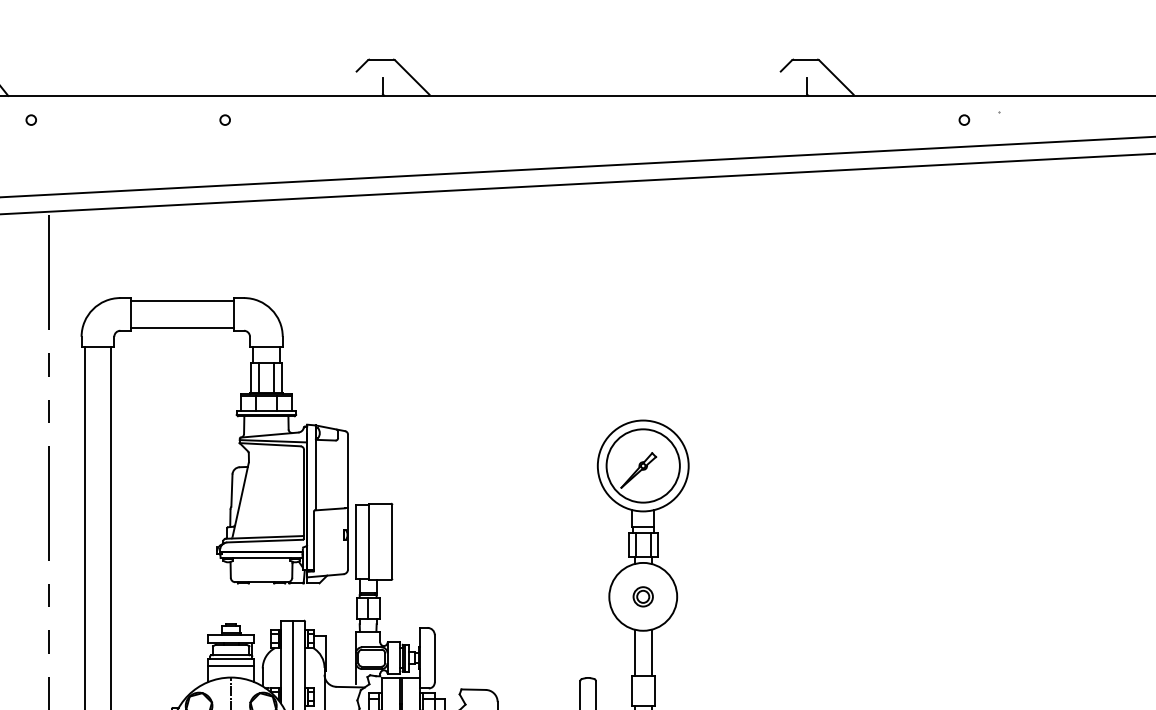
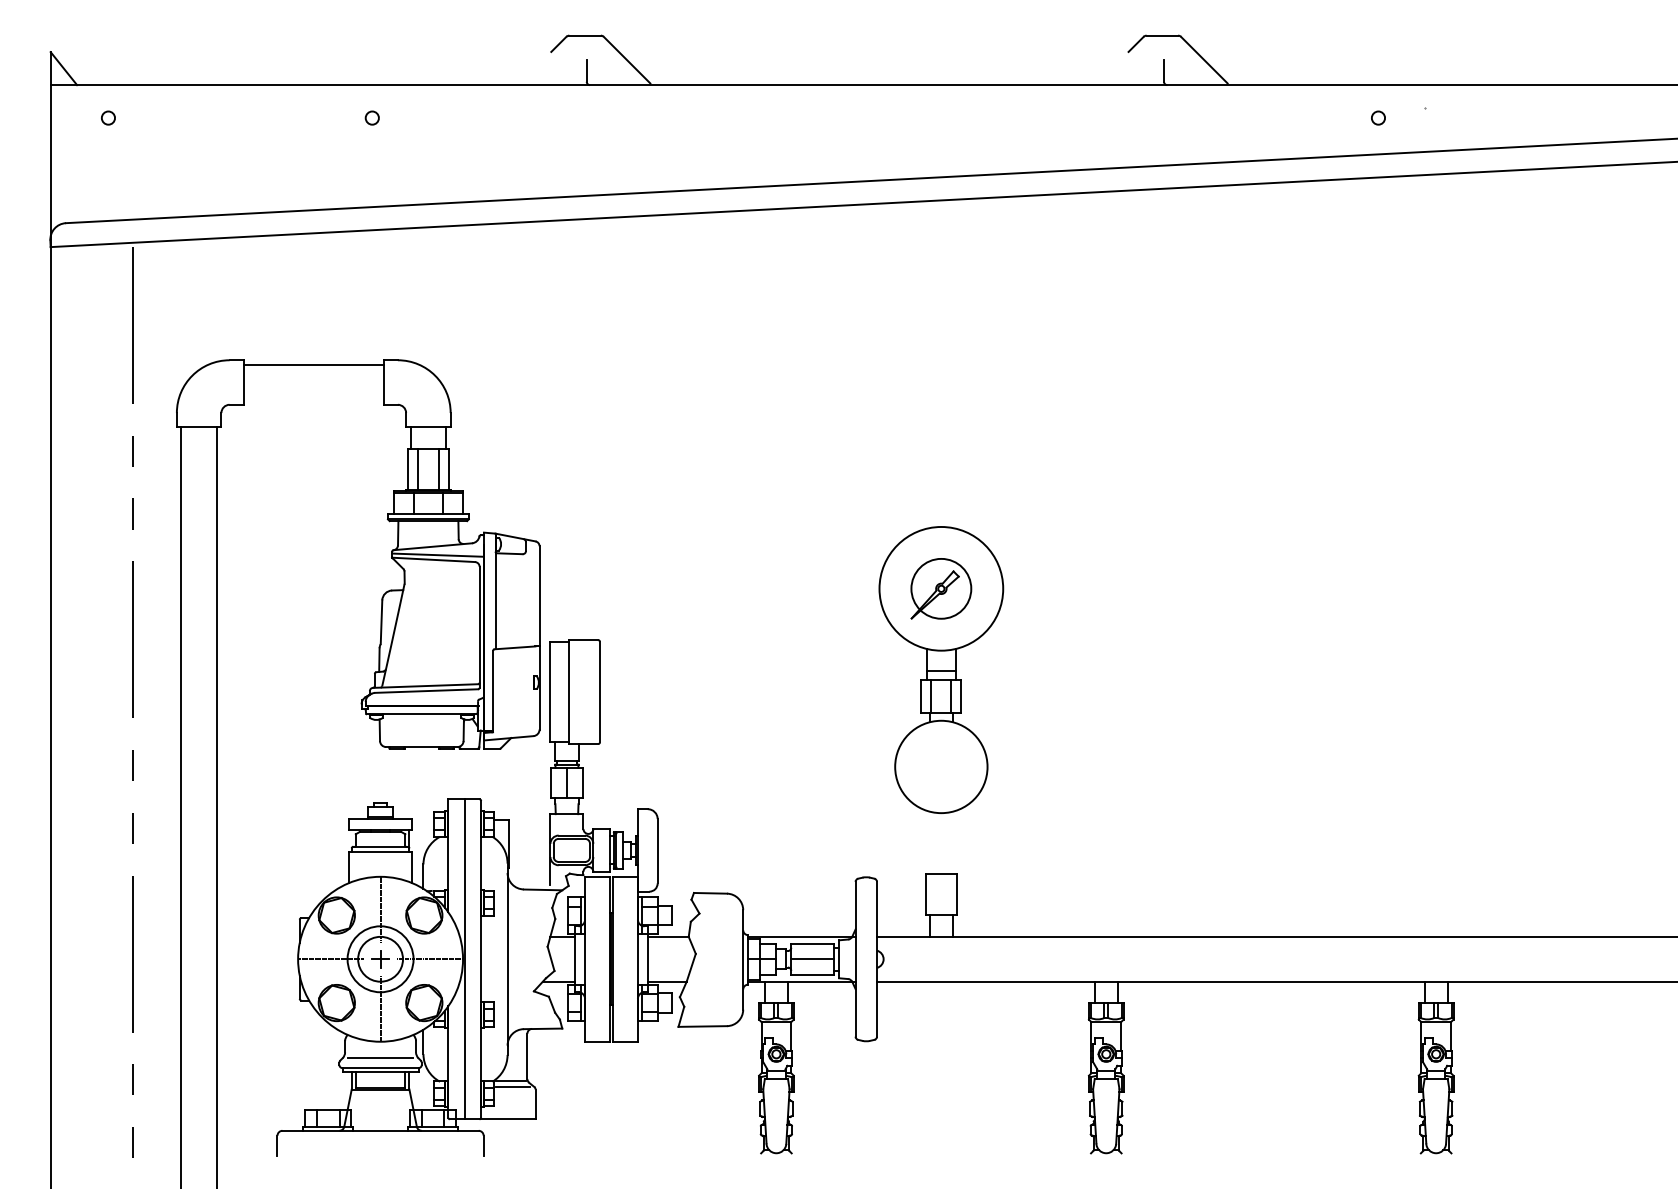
line: (181, 327) -> (313, 400), removed
circle: (643, 465) -> (941, 588), size x0.6
part: (643, 596) -> (941, 766), removed
line: (634, 652) -> (929, 842), removed
line: (651, 652) -> (952, 842), removed
line: (231, 666) -> (380, 861), removed

